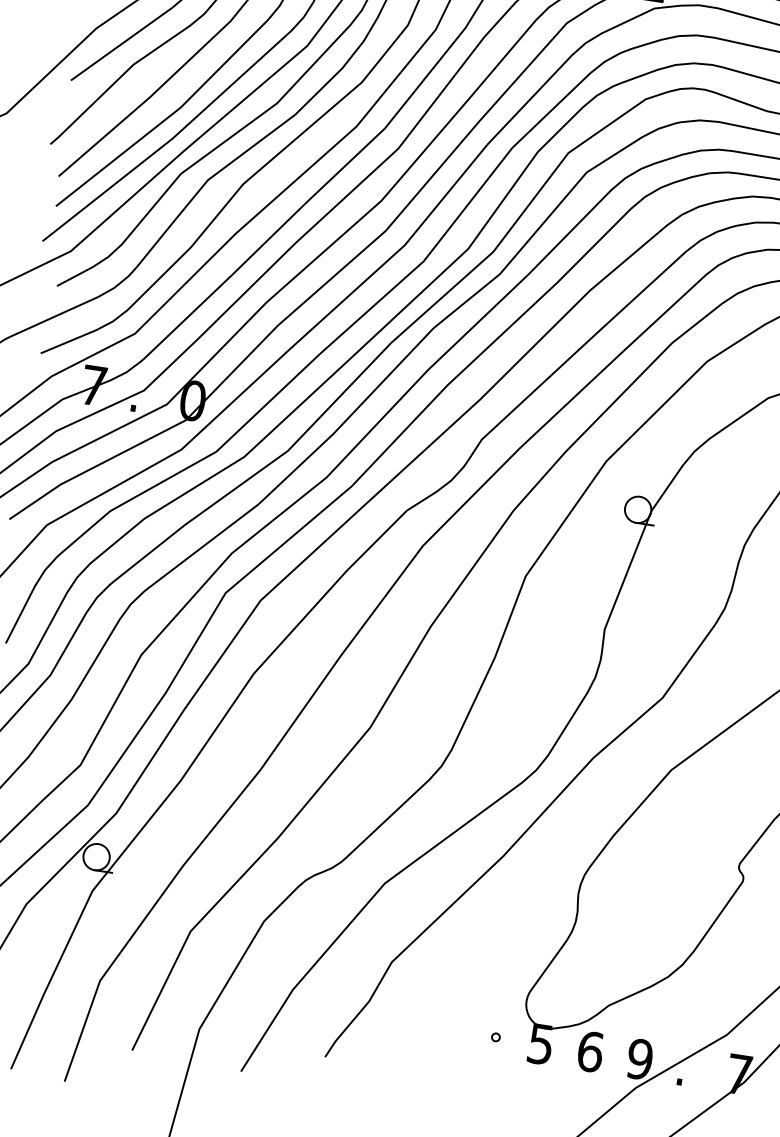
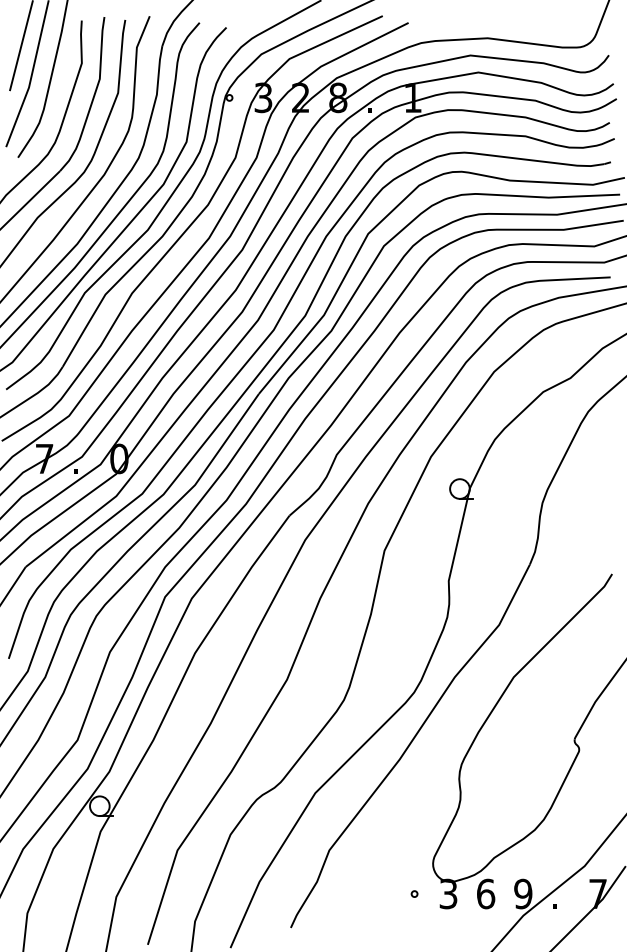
text: (540, 1043) -> (448, 893), 5 -> 3

